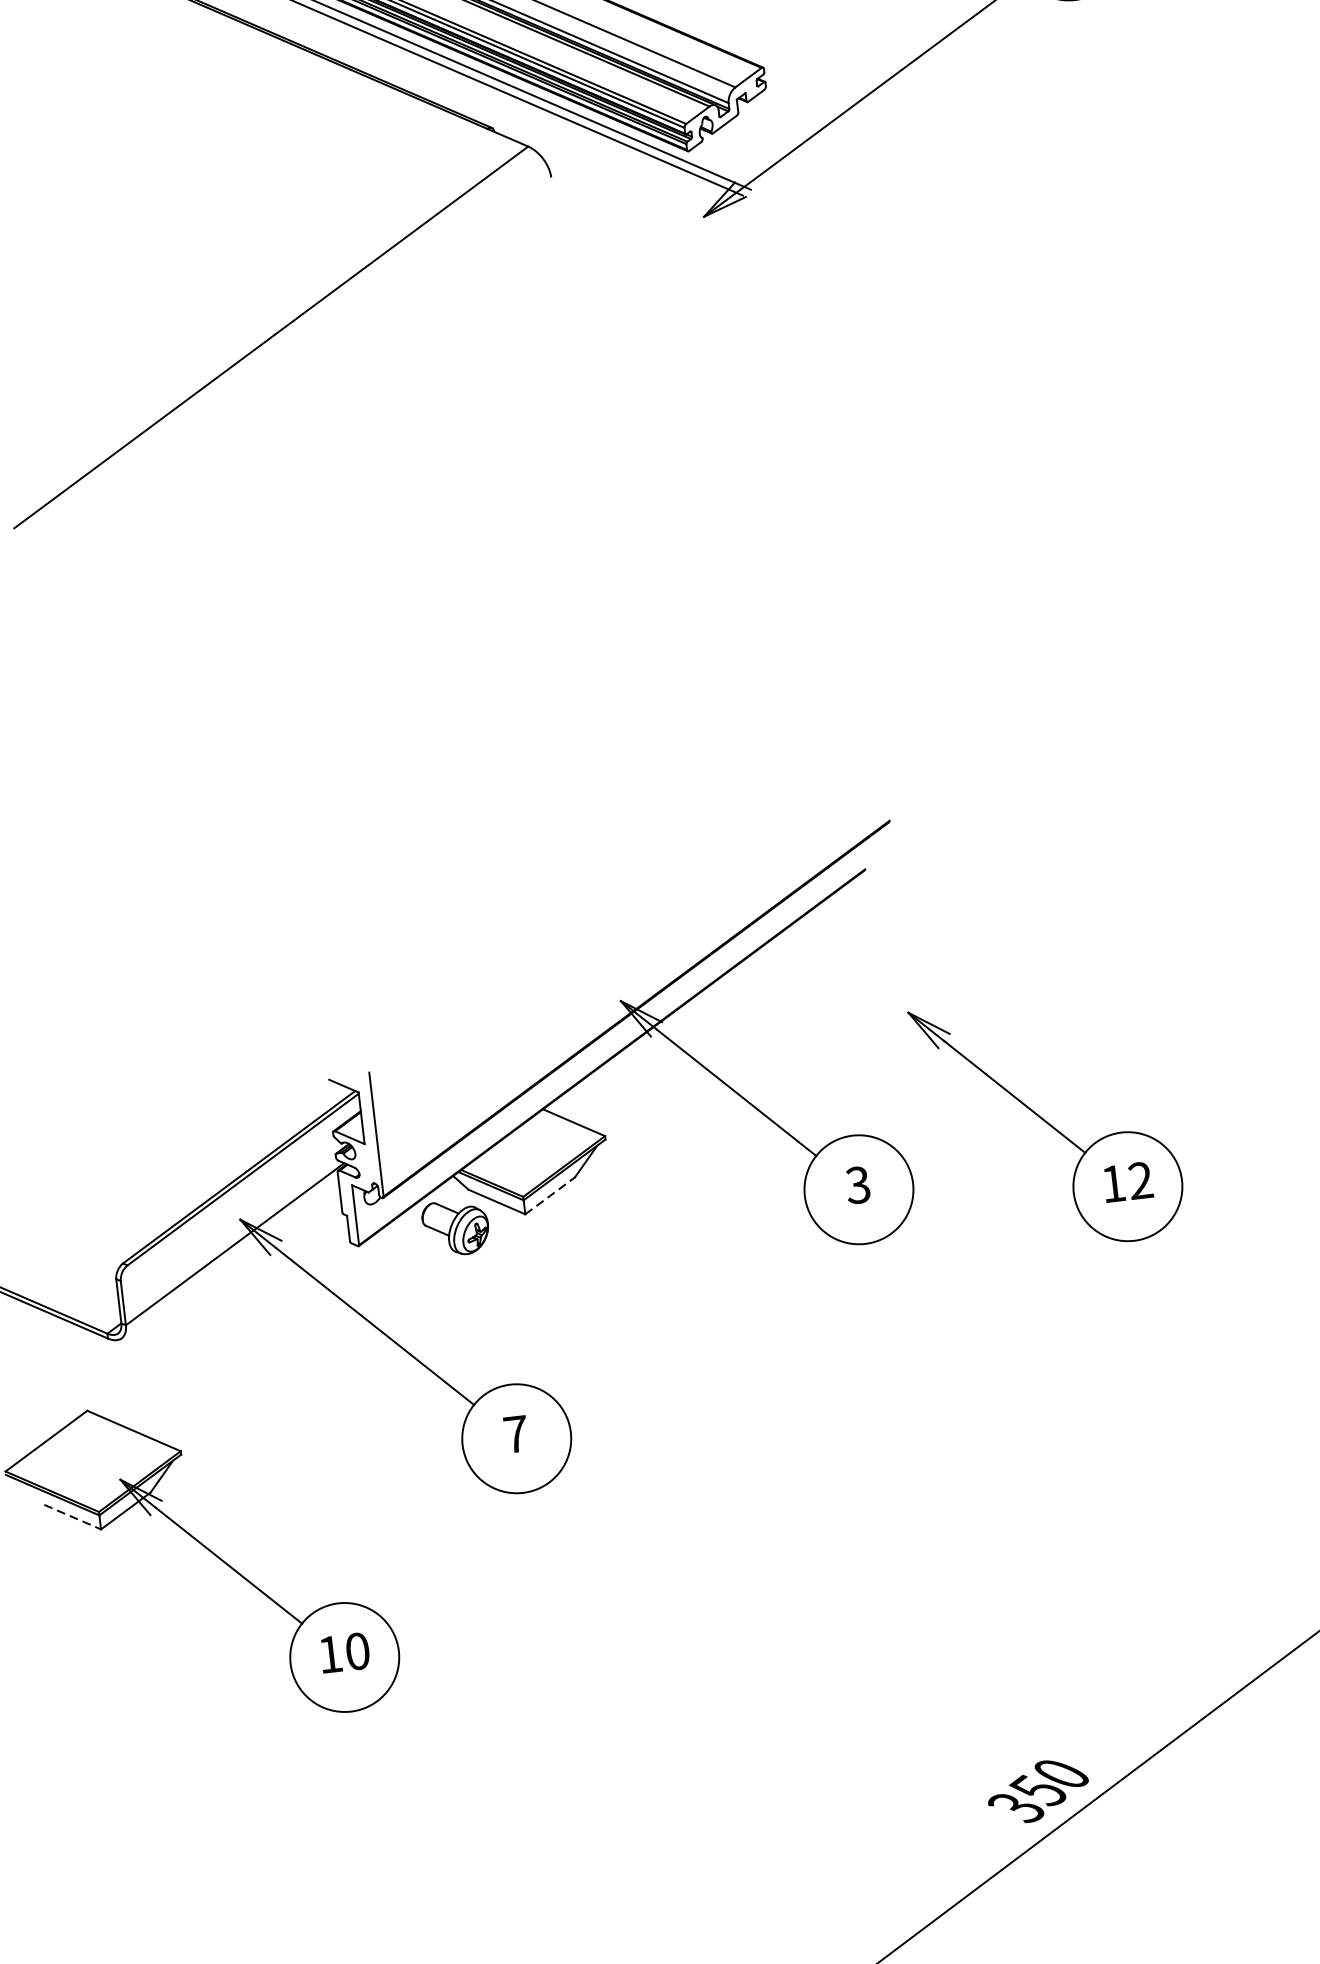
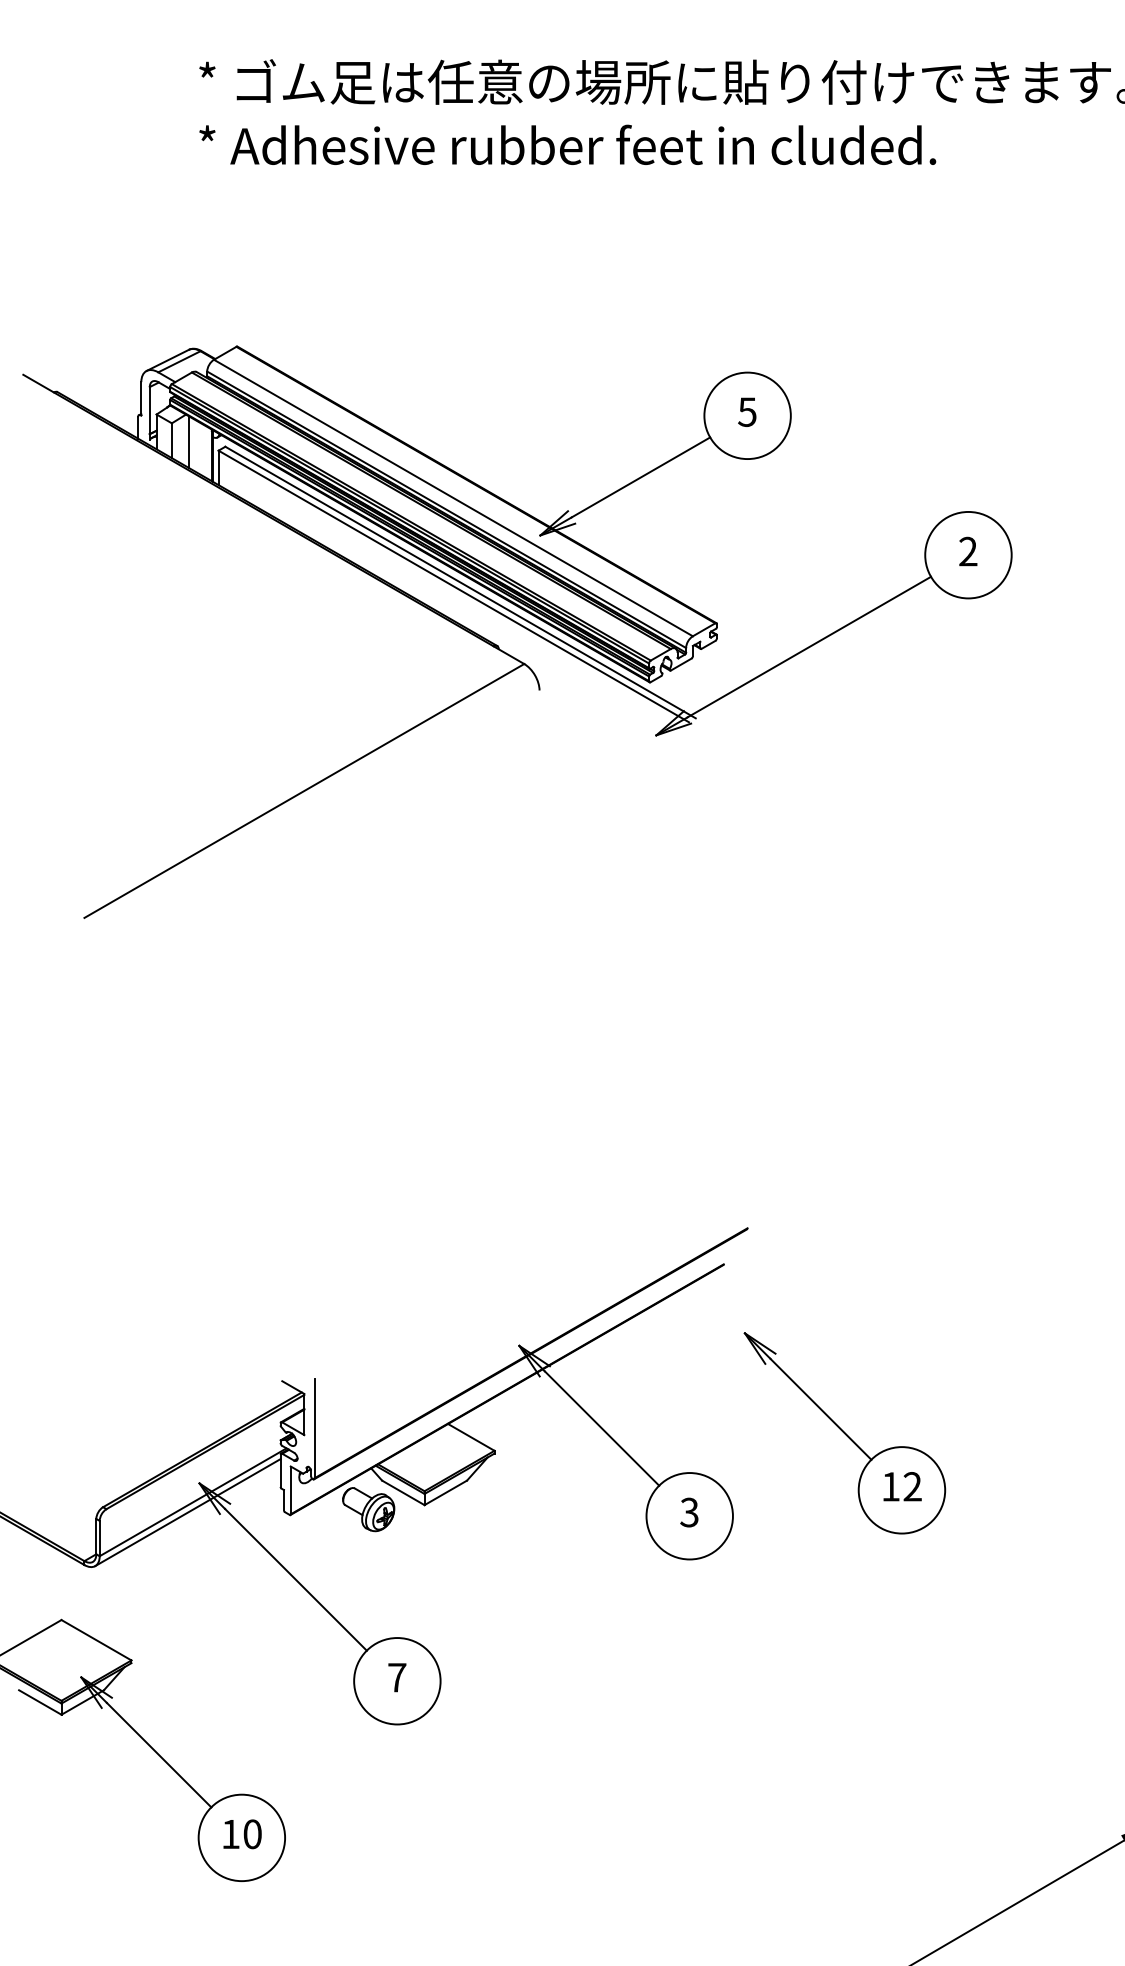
part: (1047, 1123) -> (844, 1433), moved
line: (549, 1195) -> (445, 1492), dashed -> solid
line: (229, 1257) -> (187, 1512), added
line: (72, 1517) -> (40, 1702), dashed -> solid

